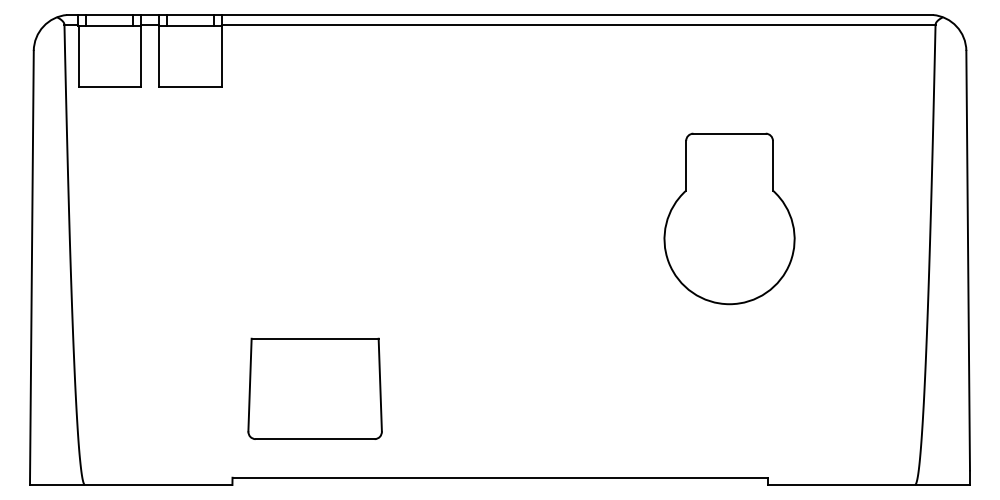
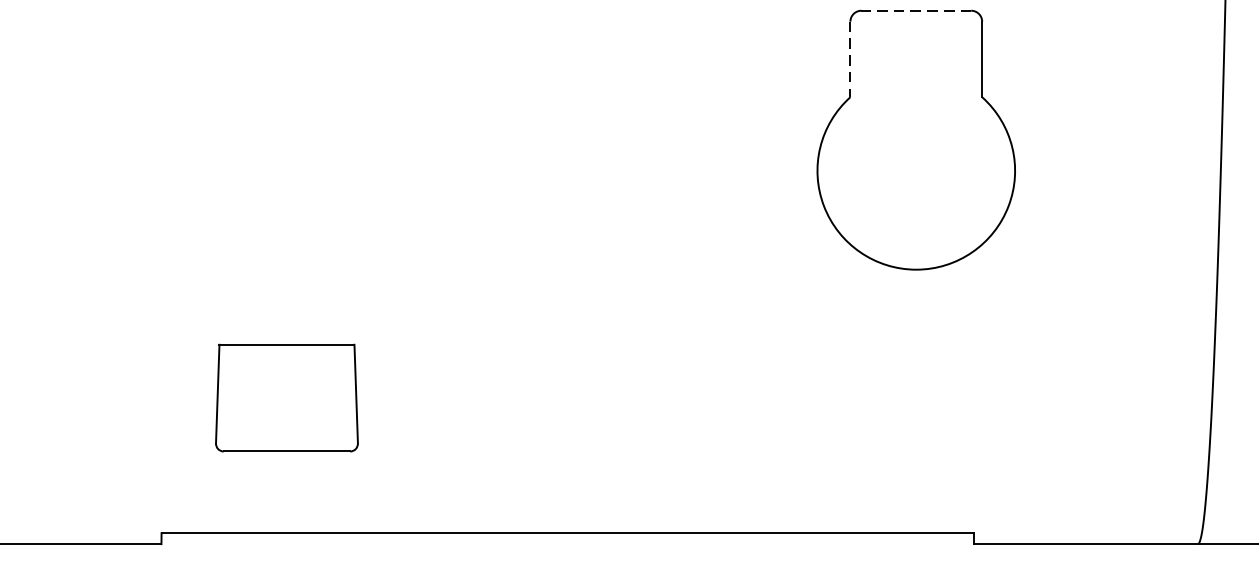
line: (729, 133) -> (916, 10), solid -> dashed
line: (686, 165) -> (850, 59), solid -> dashed
part: (314, 388) -> (286, 397), size x0.7

